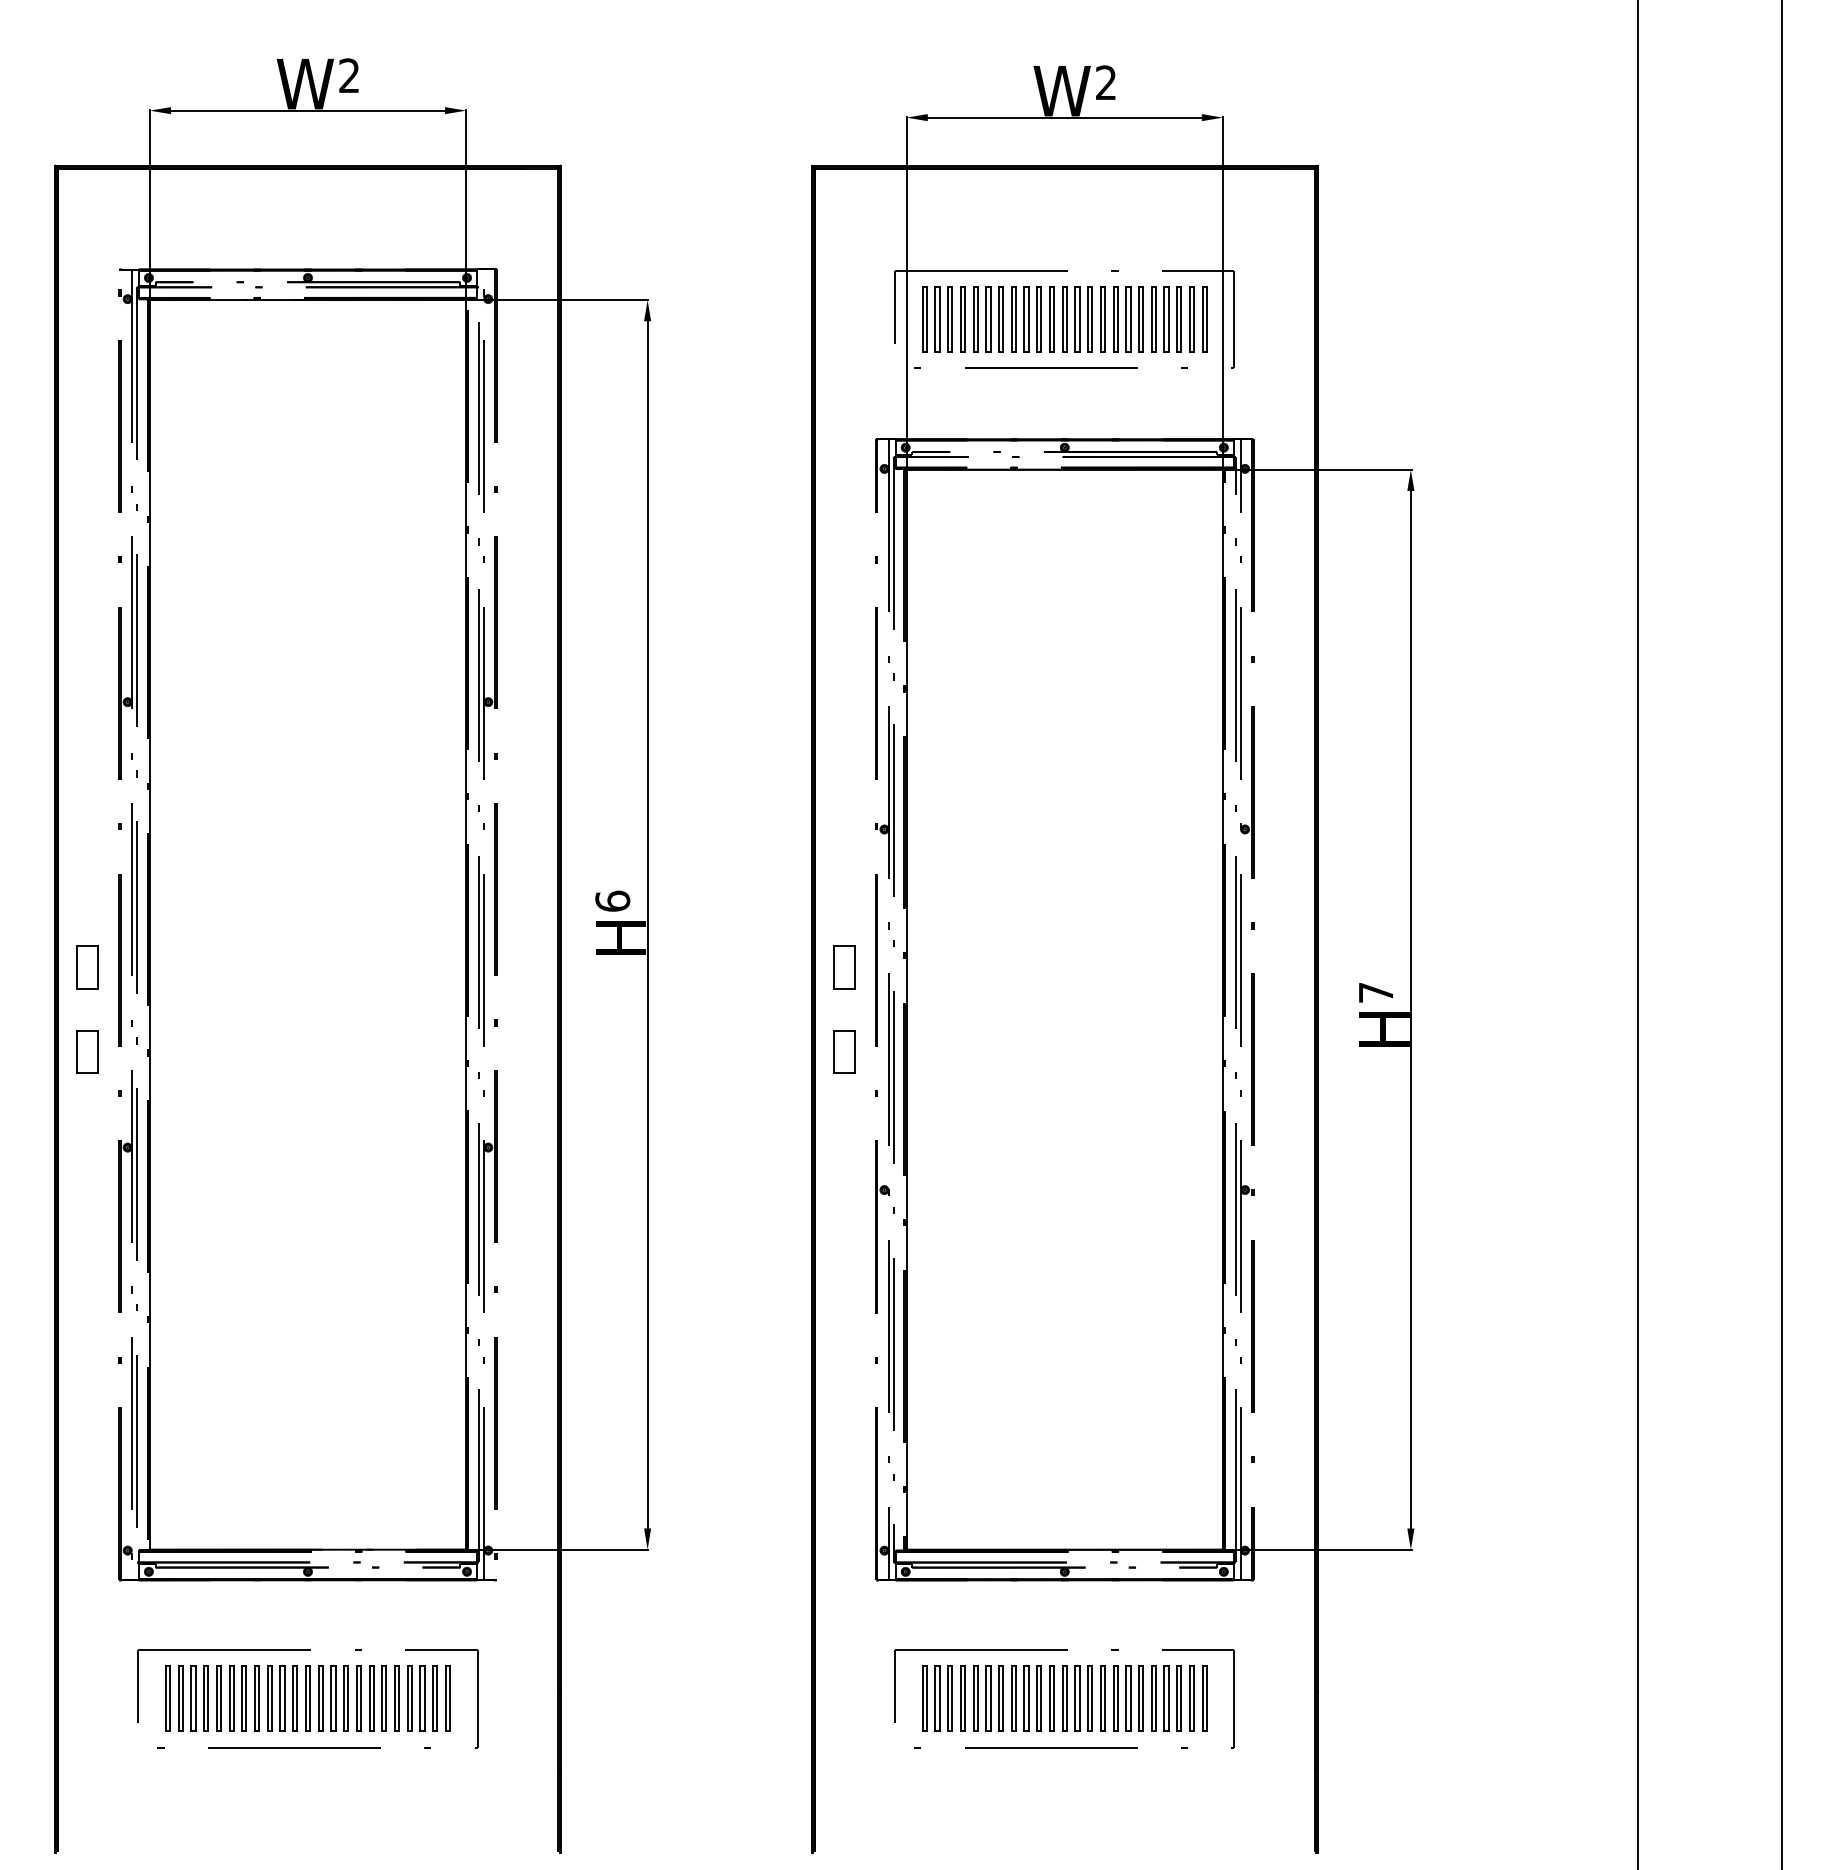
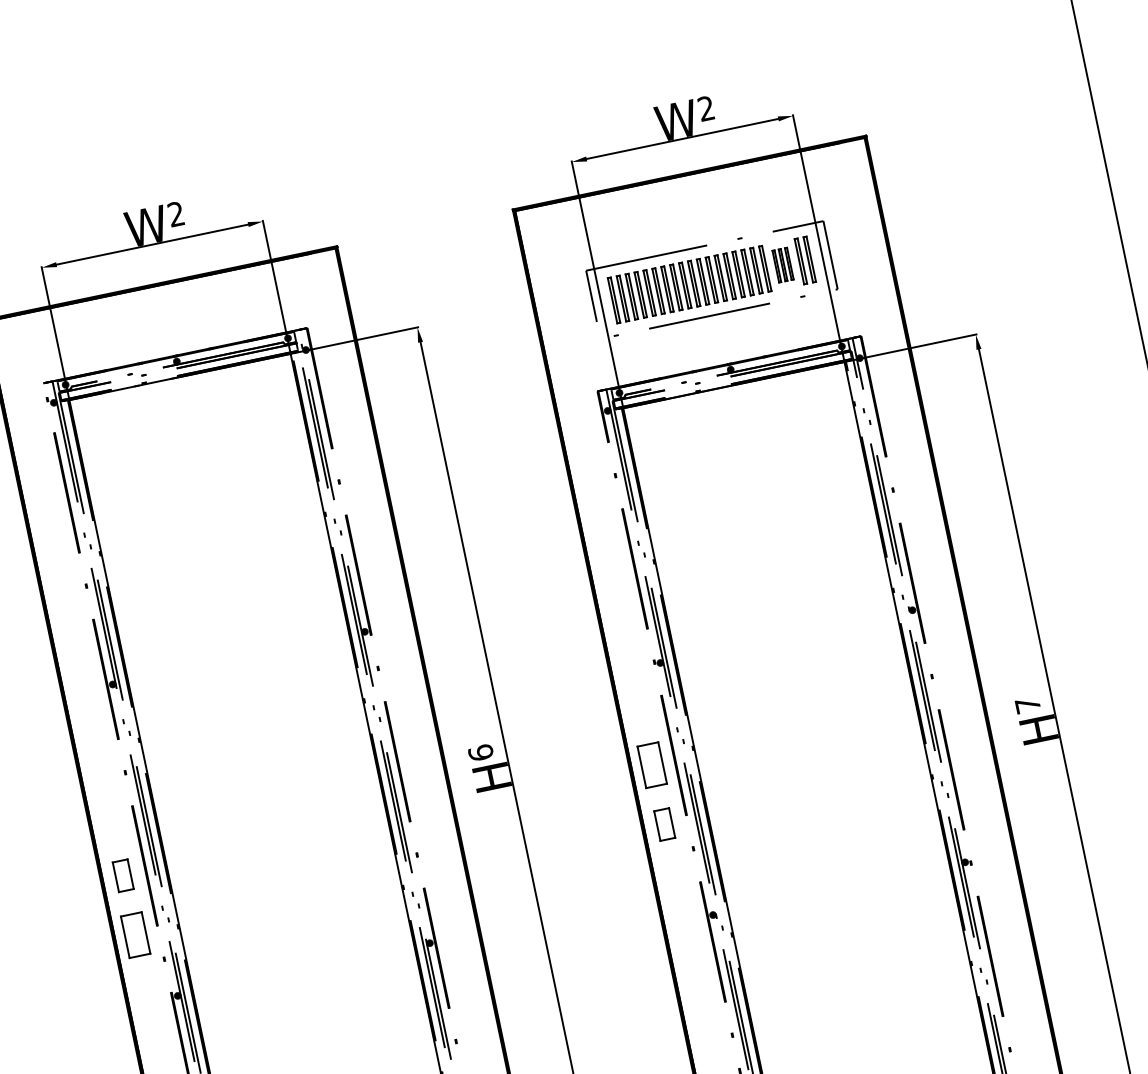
part: (1166, 319) -> (783, 265), size x0.7
part: (844, 967) -> (652, 765), size x1.4
part: (87, 1051) -> (135, 934), size x1.4

